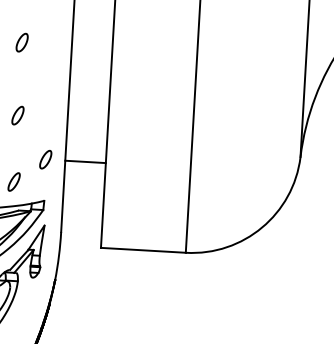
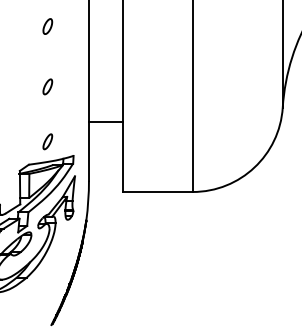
part: (45, 159) -> (72, 121), removed

